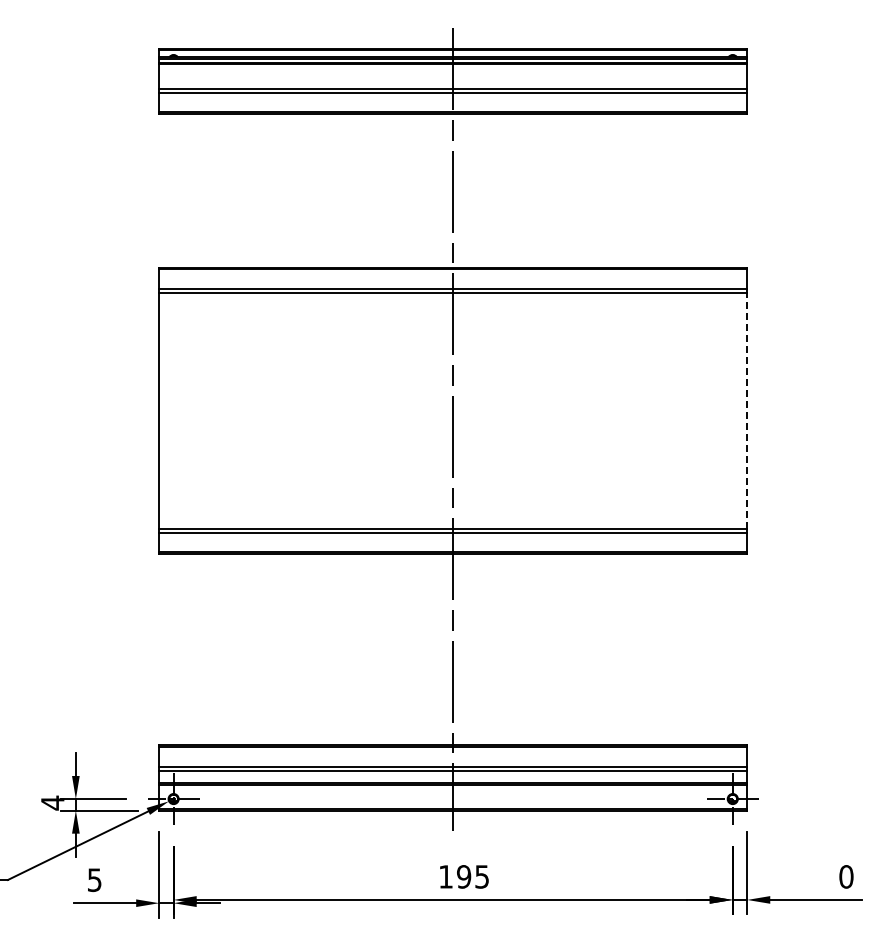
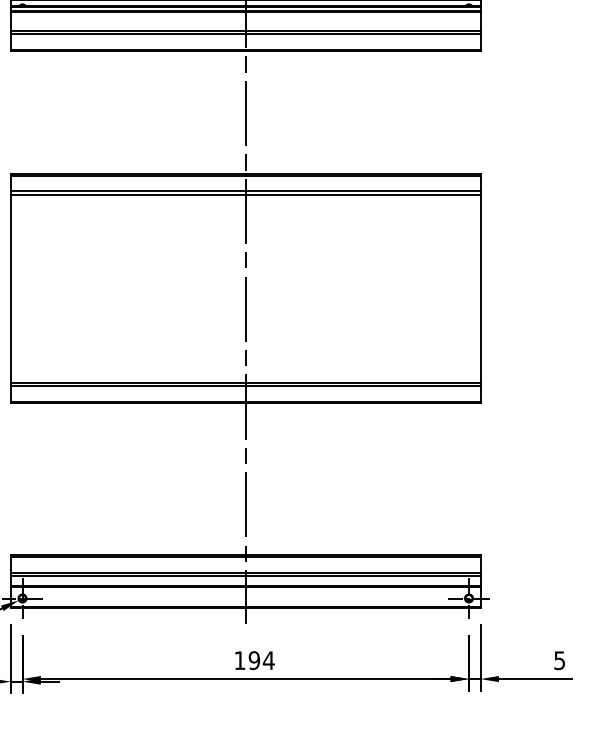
line: (747, 410) -> (480, 288), dashed -> solid
text: (481, 876) -> (268, 660), 195 -> 194
text: (846, 876) -> (559, 660), 0 -> 5

